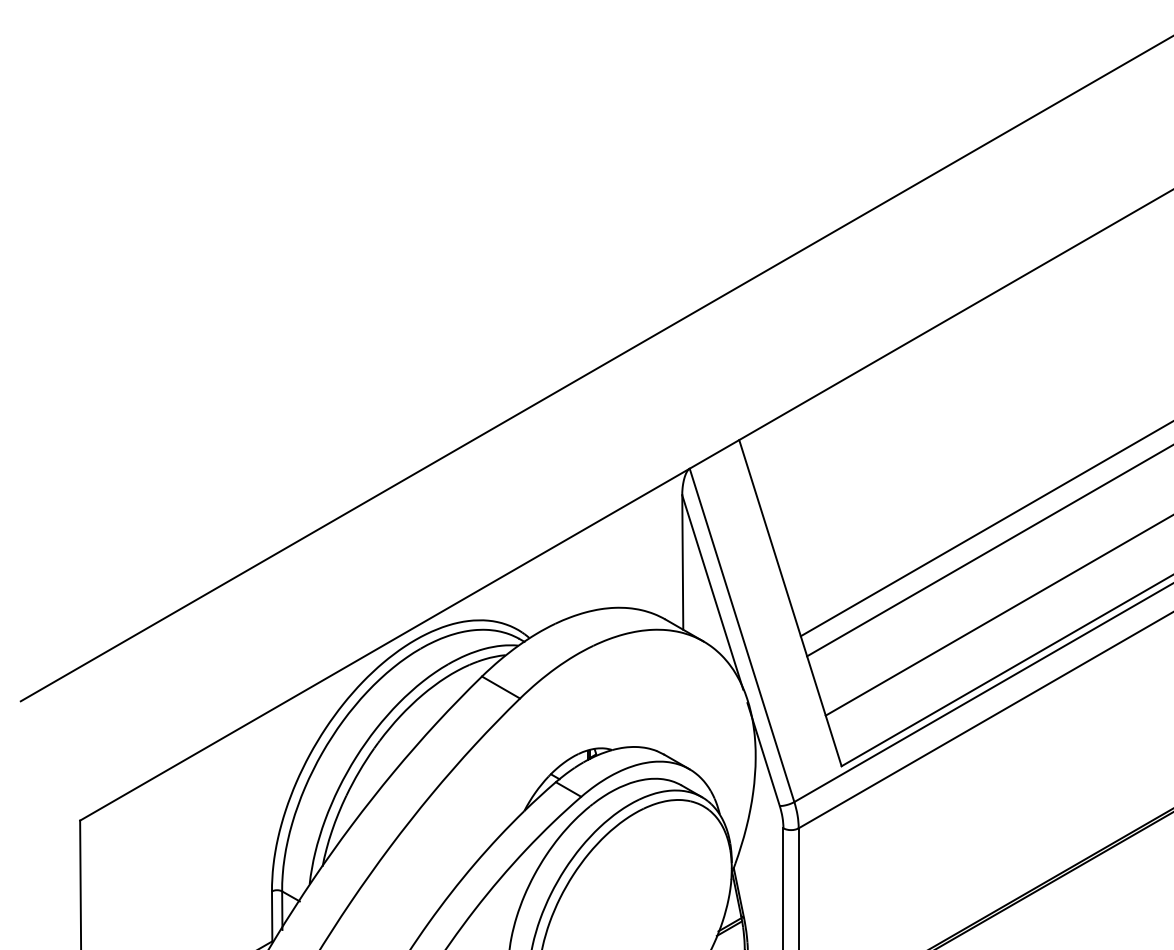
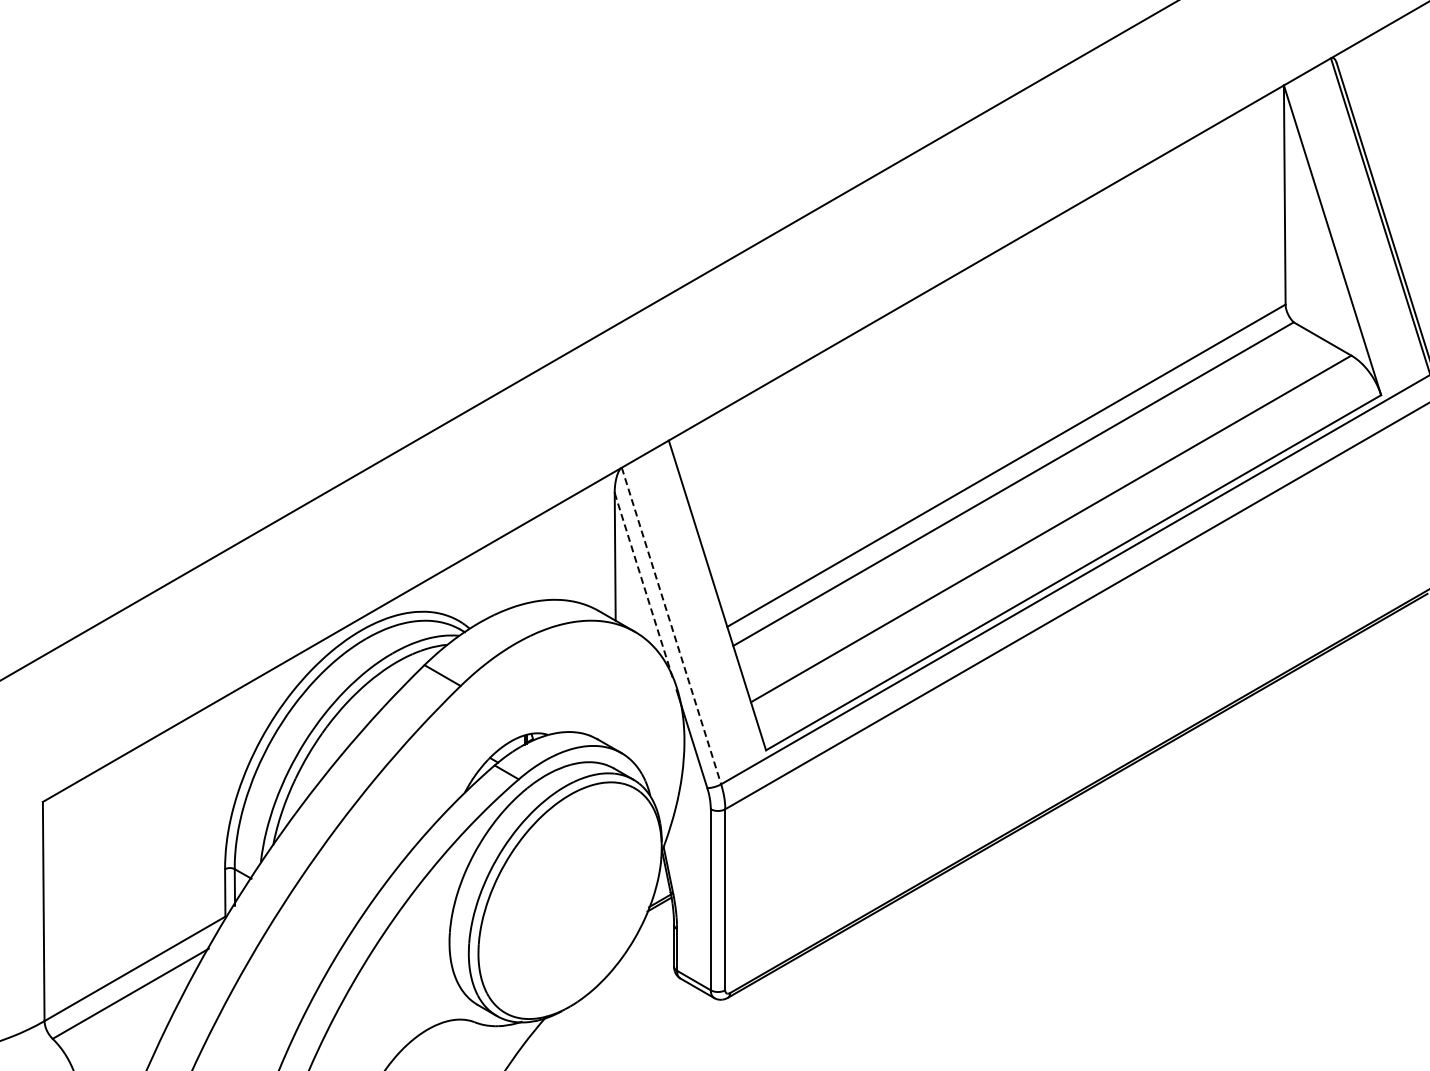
line: (712, 592) -> (643, 585), solid -> dashed
line: (742, 635) -> (671, 626), solid -> dashed

